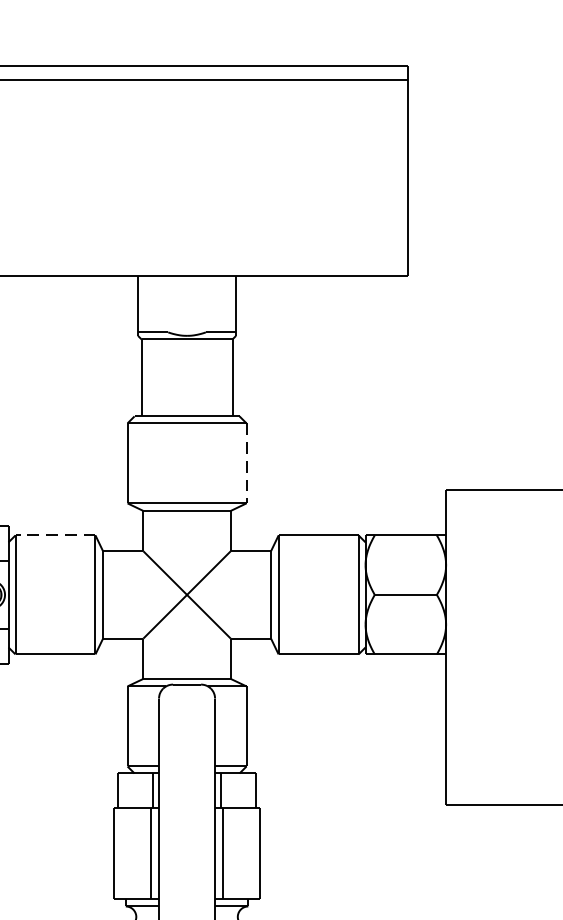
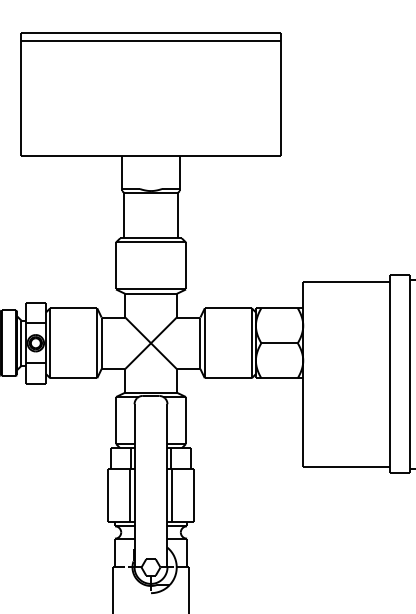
line: (247, 464) -> (186, 266), dashed -> solid
line: (55, 535) -> (73, 308), dashed -> solid

